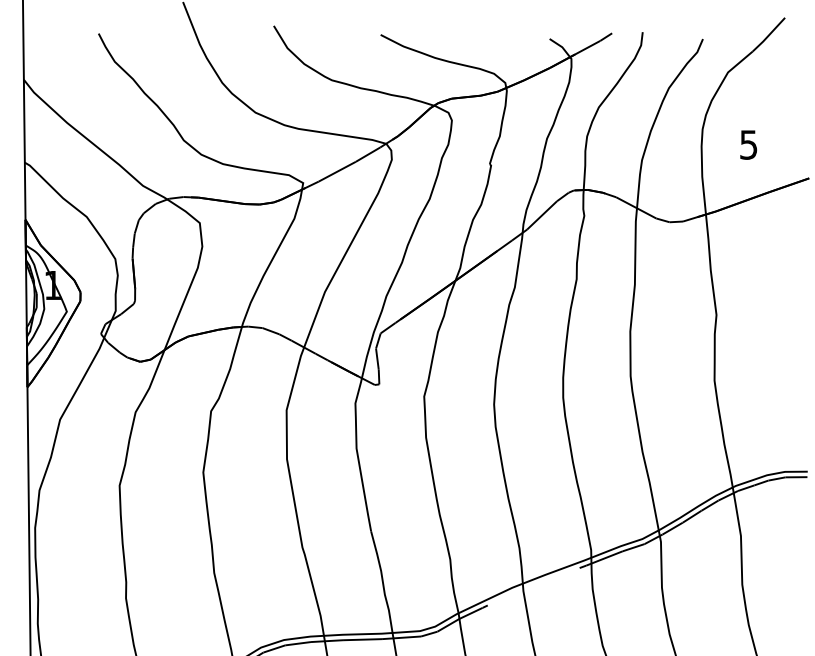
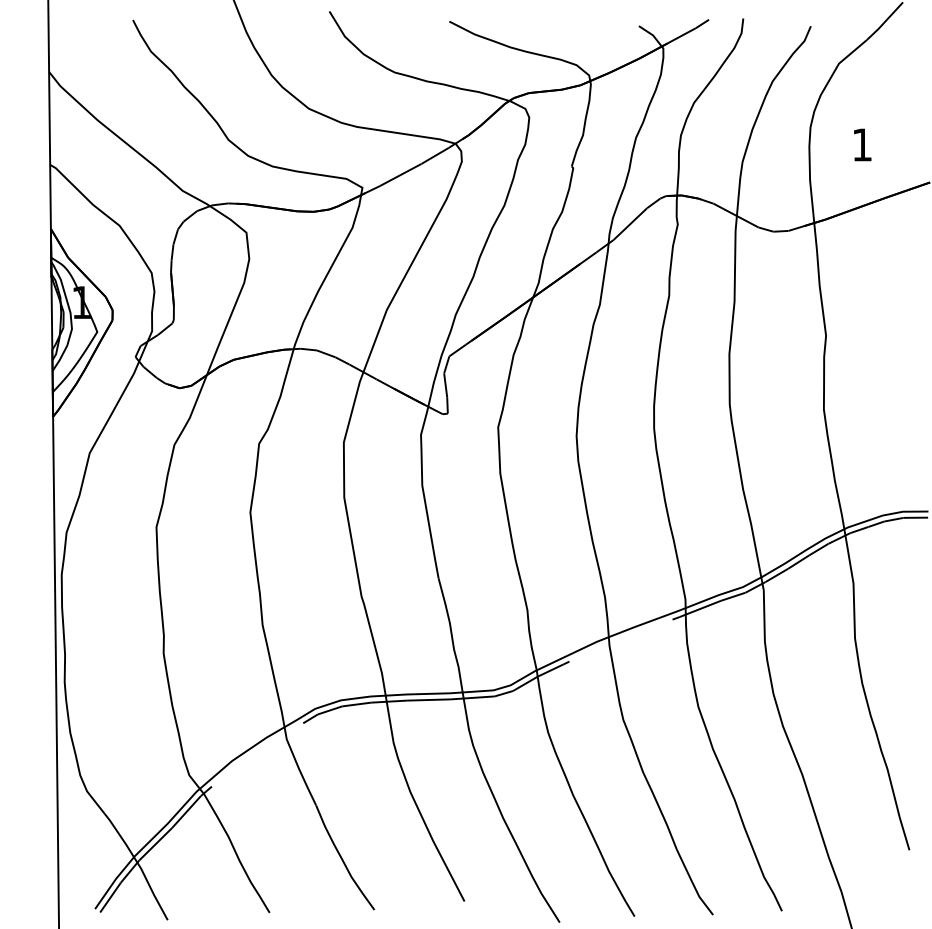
text: (748, 144) -> (861, 144), 5 -> 1

